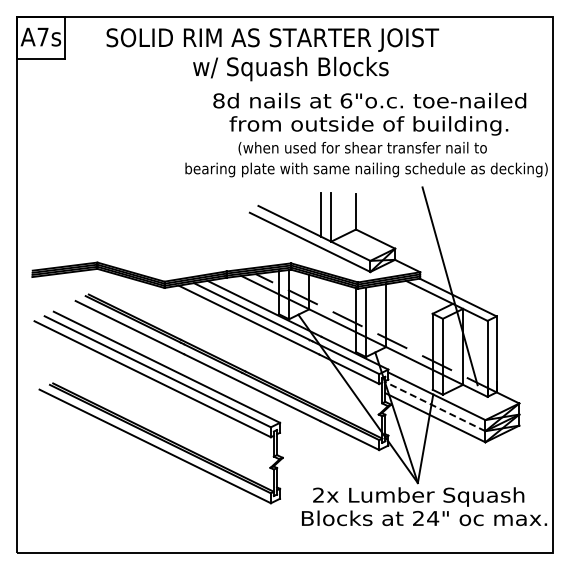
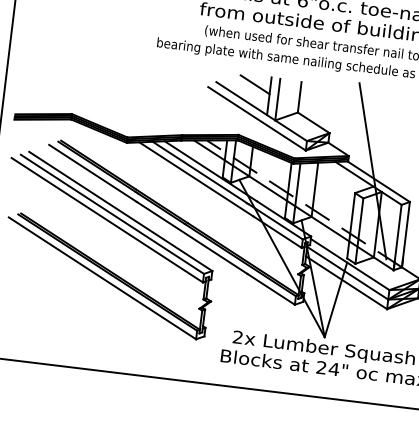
line: (303, 203) -> (255, 84), added
line: (435, 406) -> (347, 273), dashed -> solid

